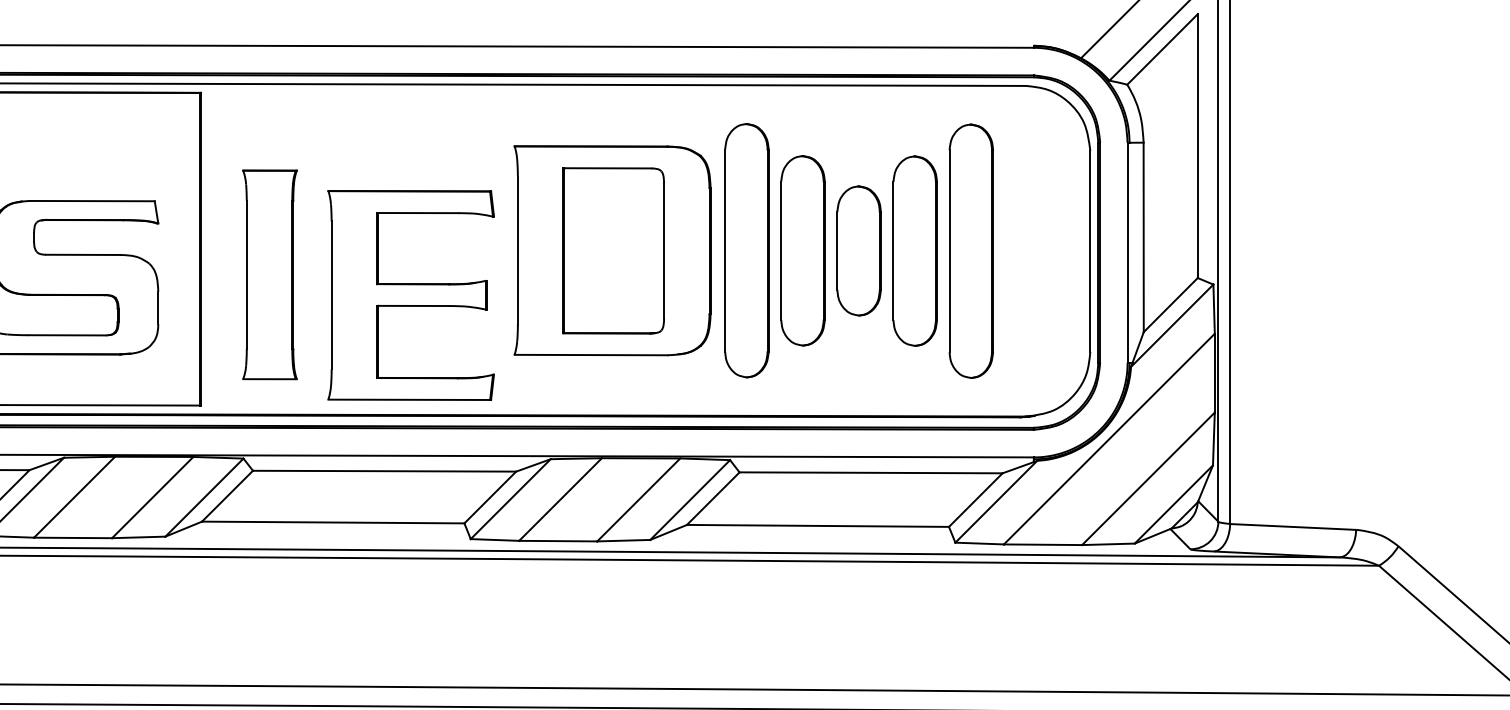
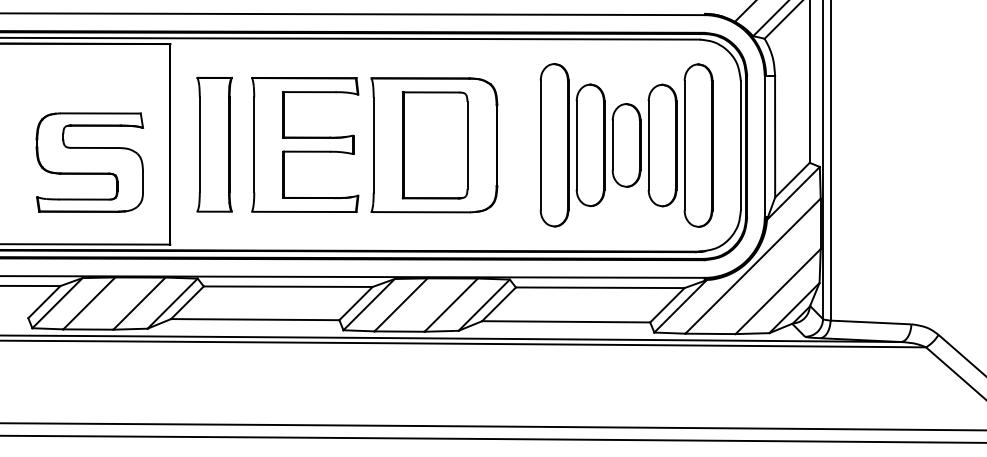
part: (858, 251) -> (626, 145), moved
part: (269, 274) -> (214, 144), moved
part: (411, 294) -> (305, 144), moved

